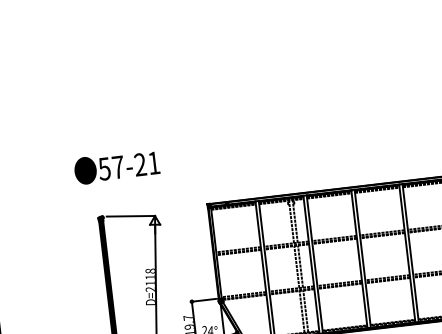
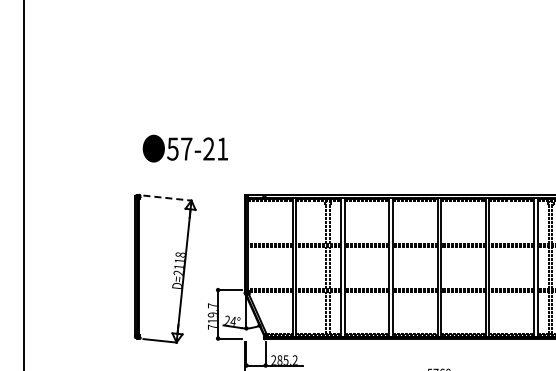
text: (116, 167) -> (184, 148), moved
line: (131, 216) -> (168, 198), solid -> dashed

